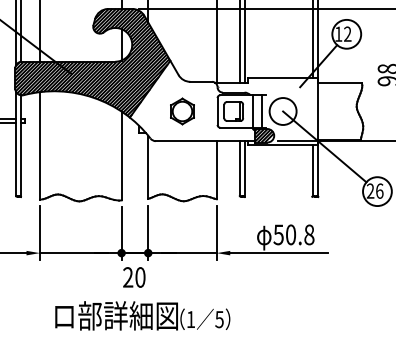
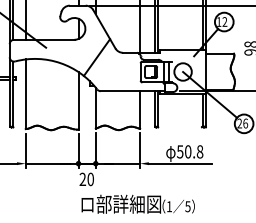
hatch: (92, 62) -> (59, 40), removed
part: (181, 110) -> (117, 71), removed
hatch: (265, 135) -> (171, 87), removed
text: (141, 314) -> (137, 203), moved

